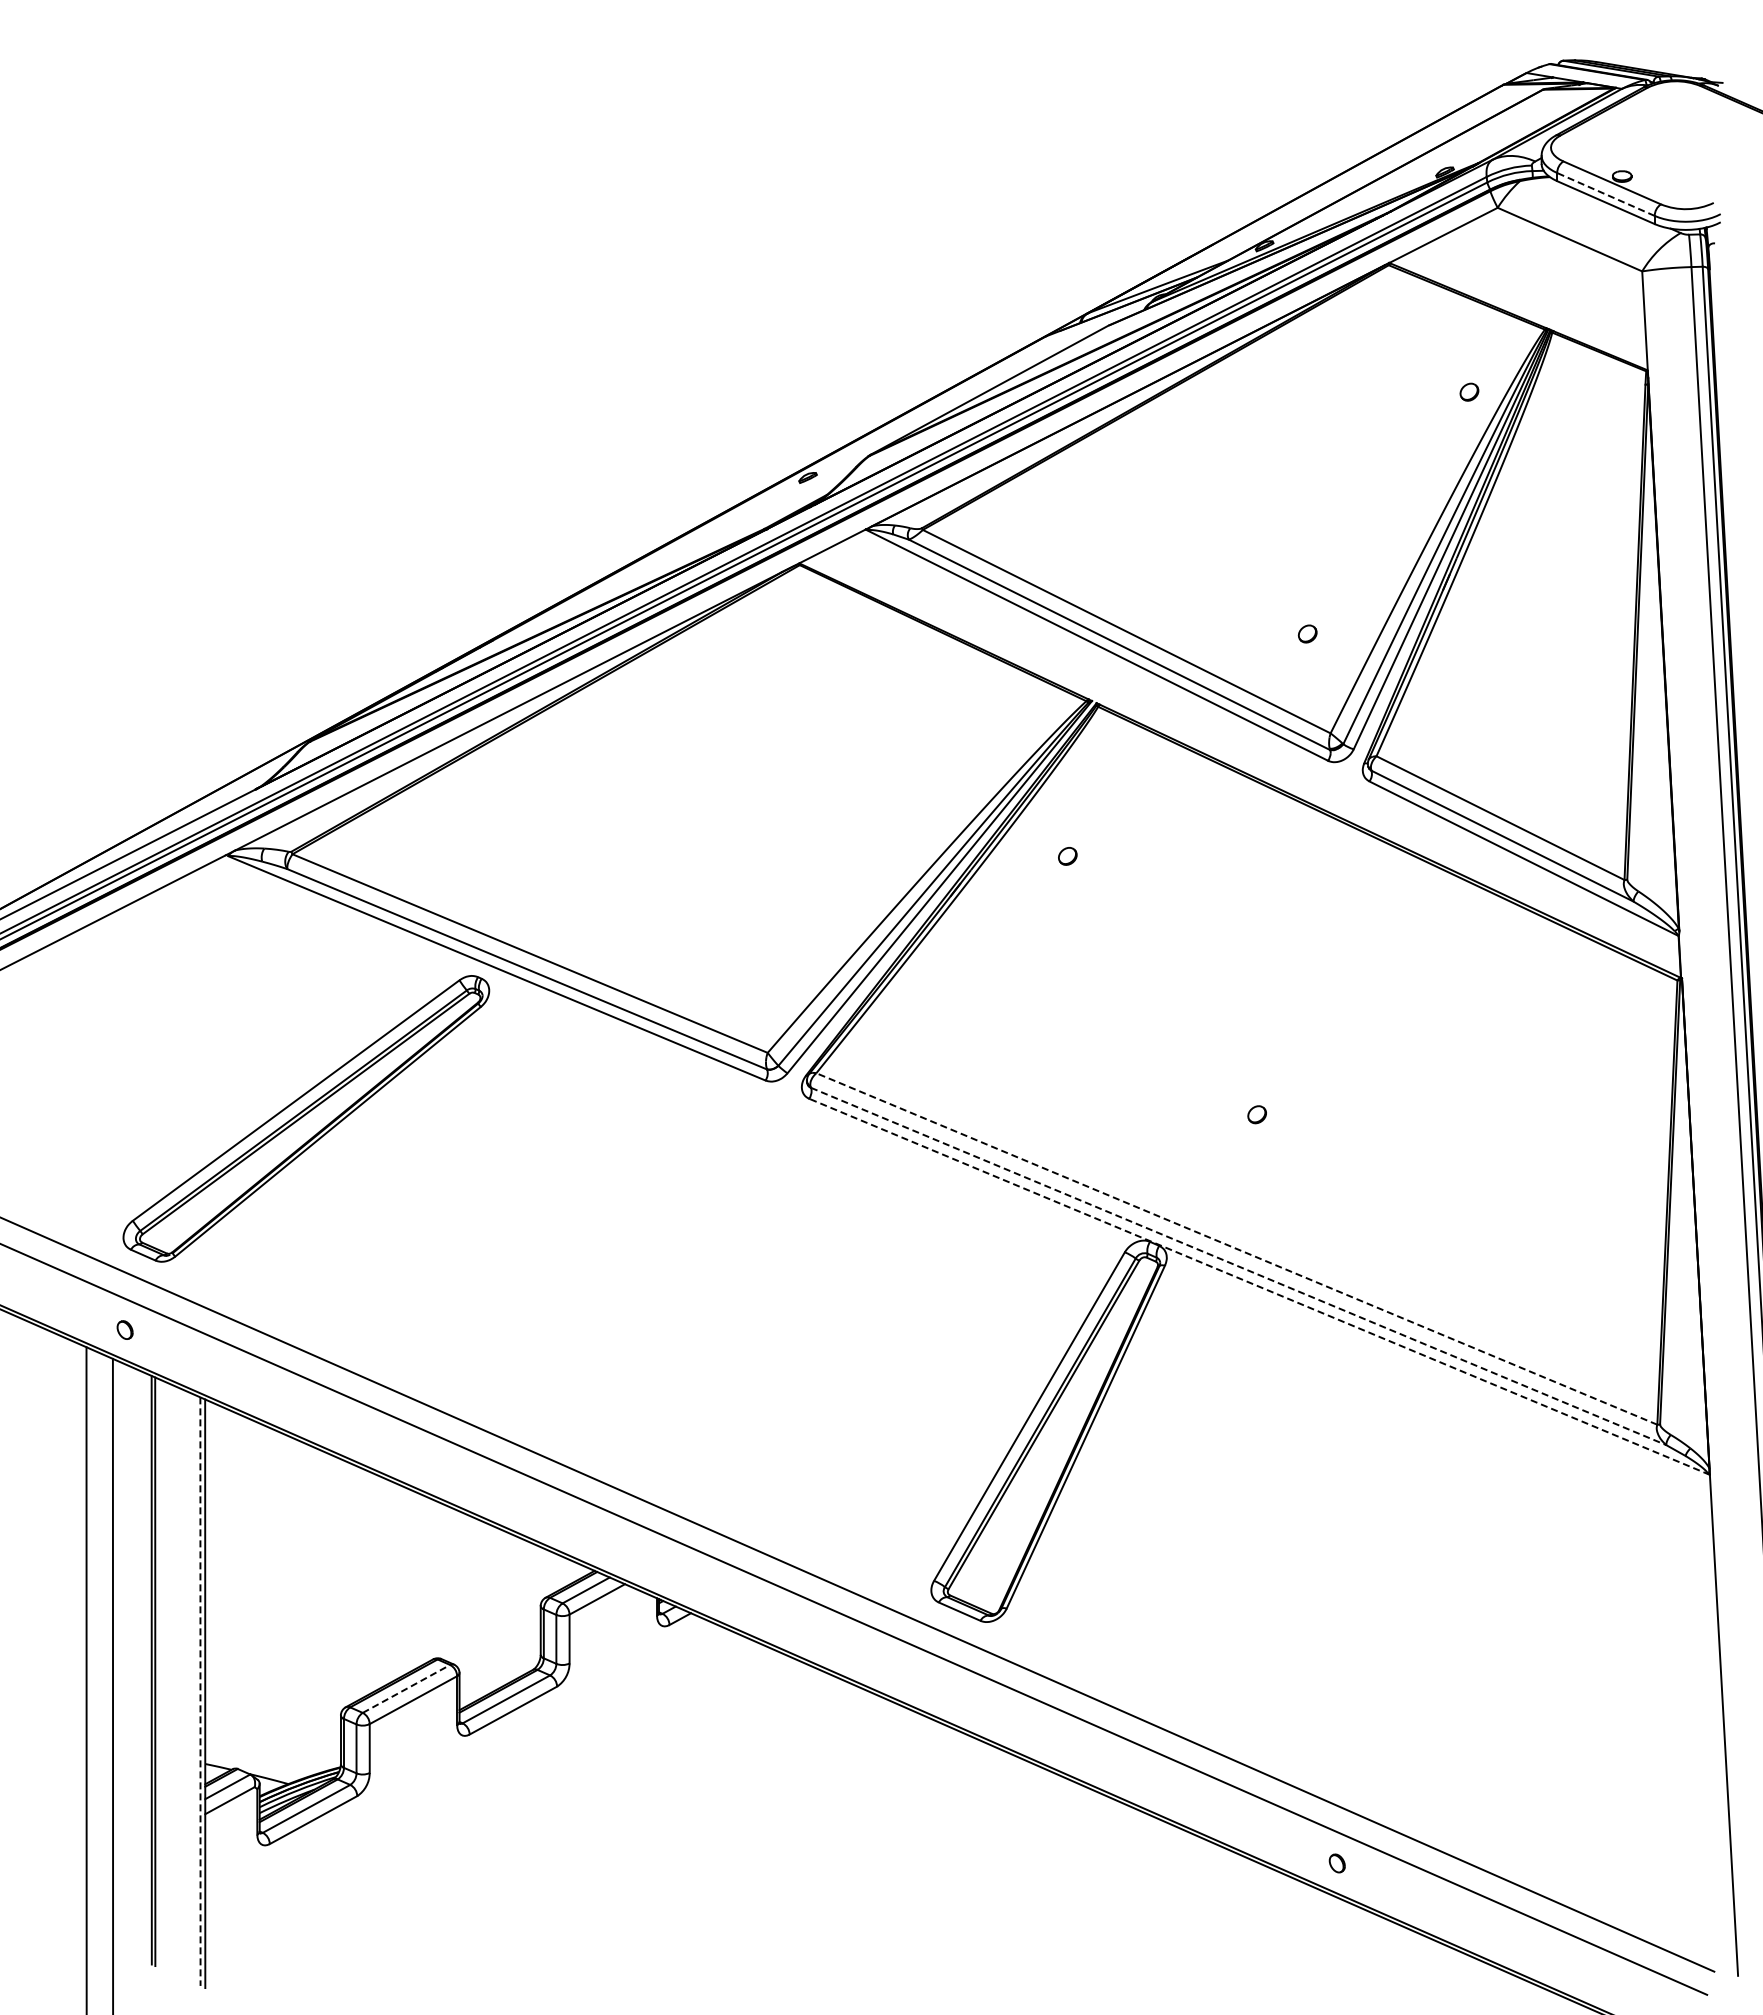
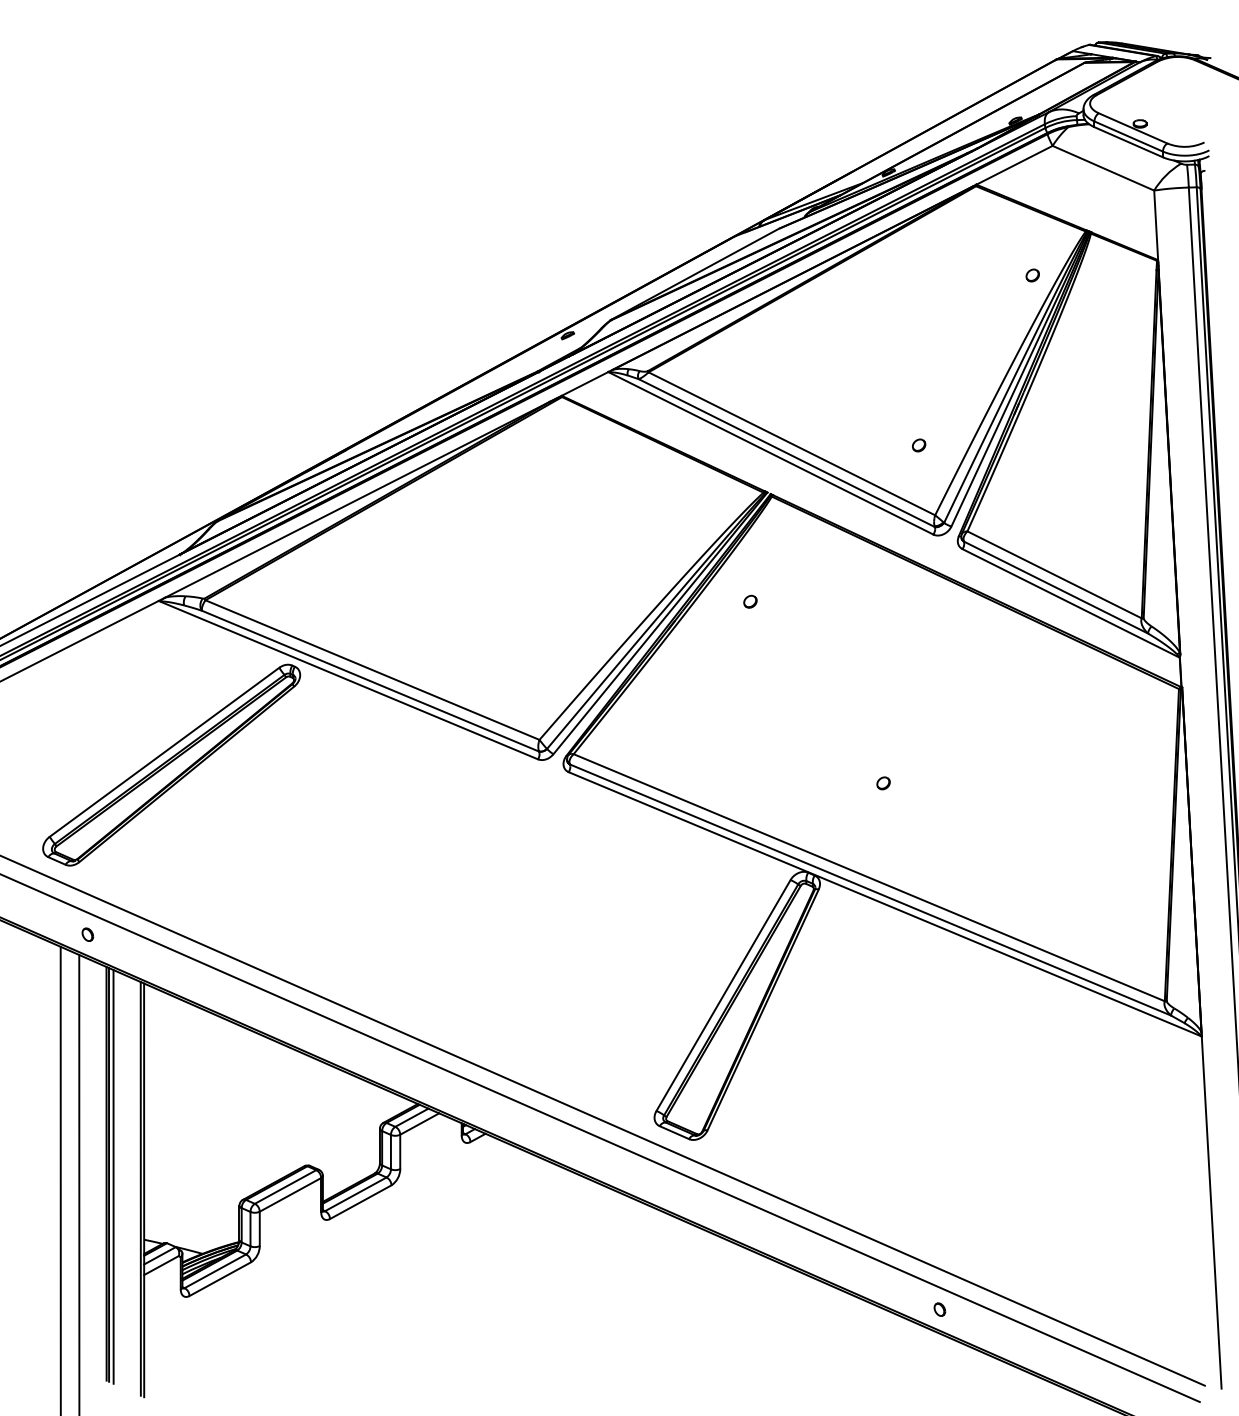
line: (1605, 194) -> (1128, 136), dashed -> solid
part: (306, 1118) -> (171, 764), moved
line: (1236, 1248) -> (869, 877), dashed -> solid
line: (1239, 1266) -> (871, 890), dashed -> solid
line: (1259, 1286) -> (885, 904), dashed -> solid
line: (161, 1674) -> (113, 1176), added
line: (406, 1688) -> (285, 1186), dashed -> solid
line: (200, 1692) -> (140, 1189), dashed -> solid

